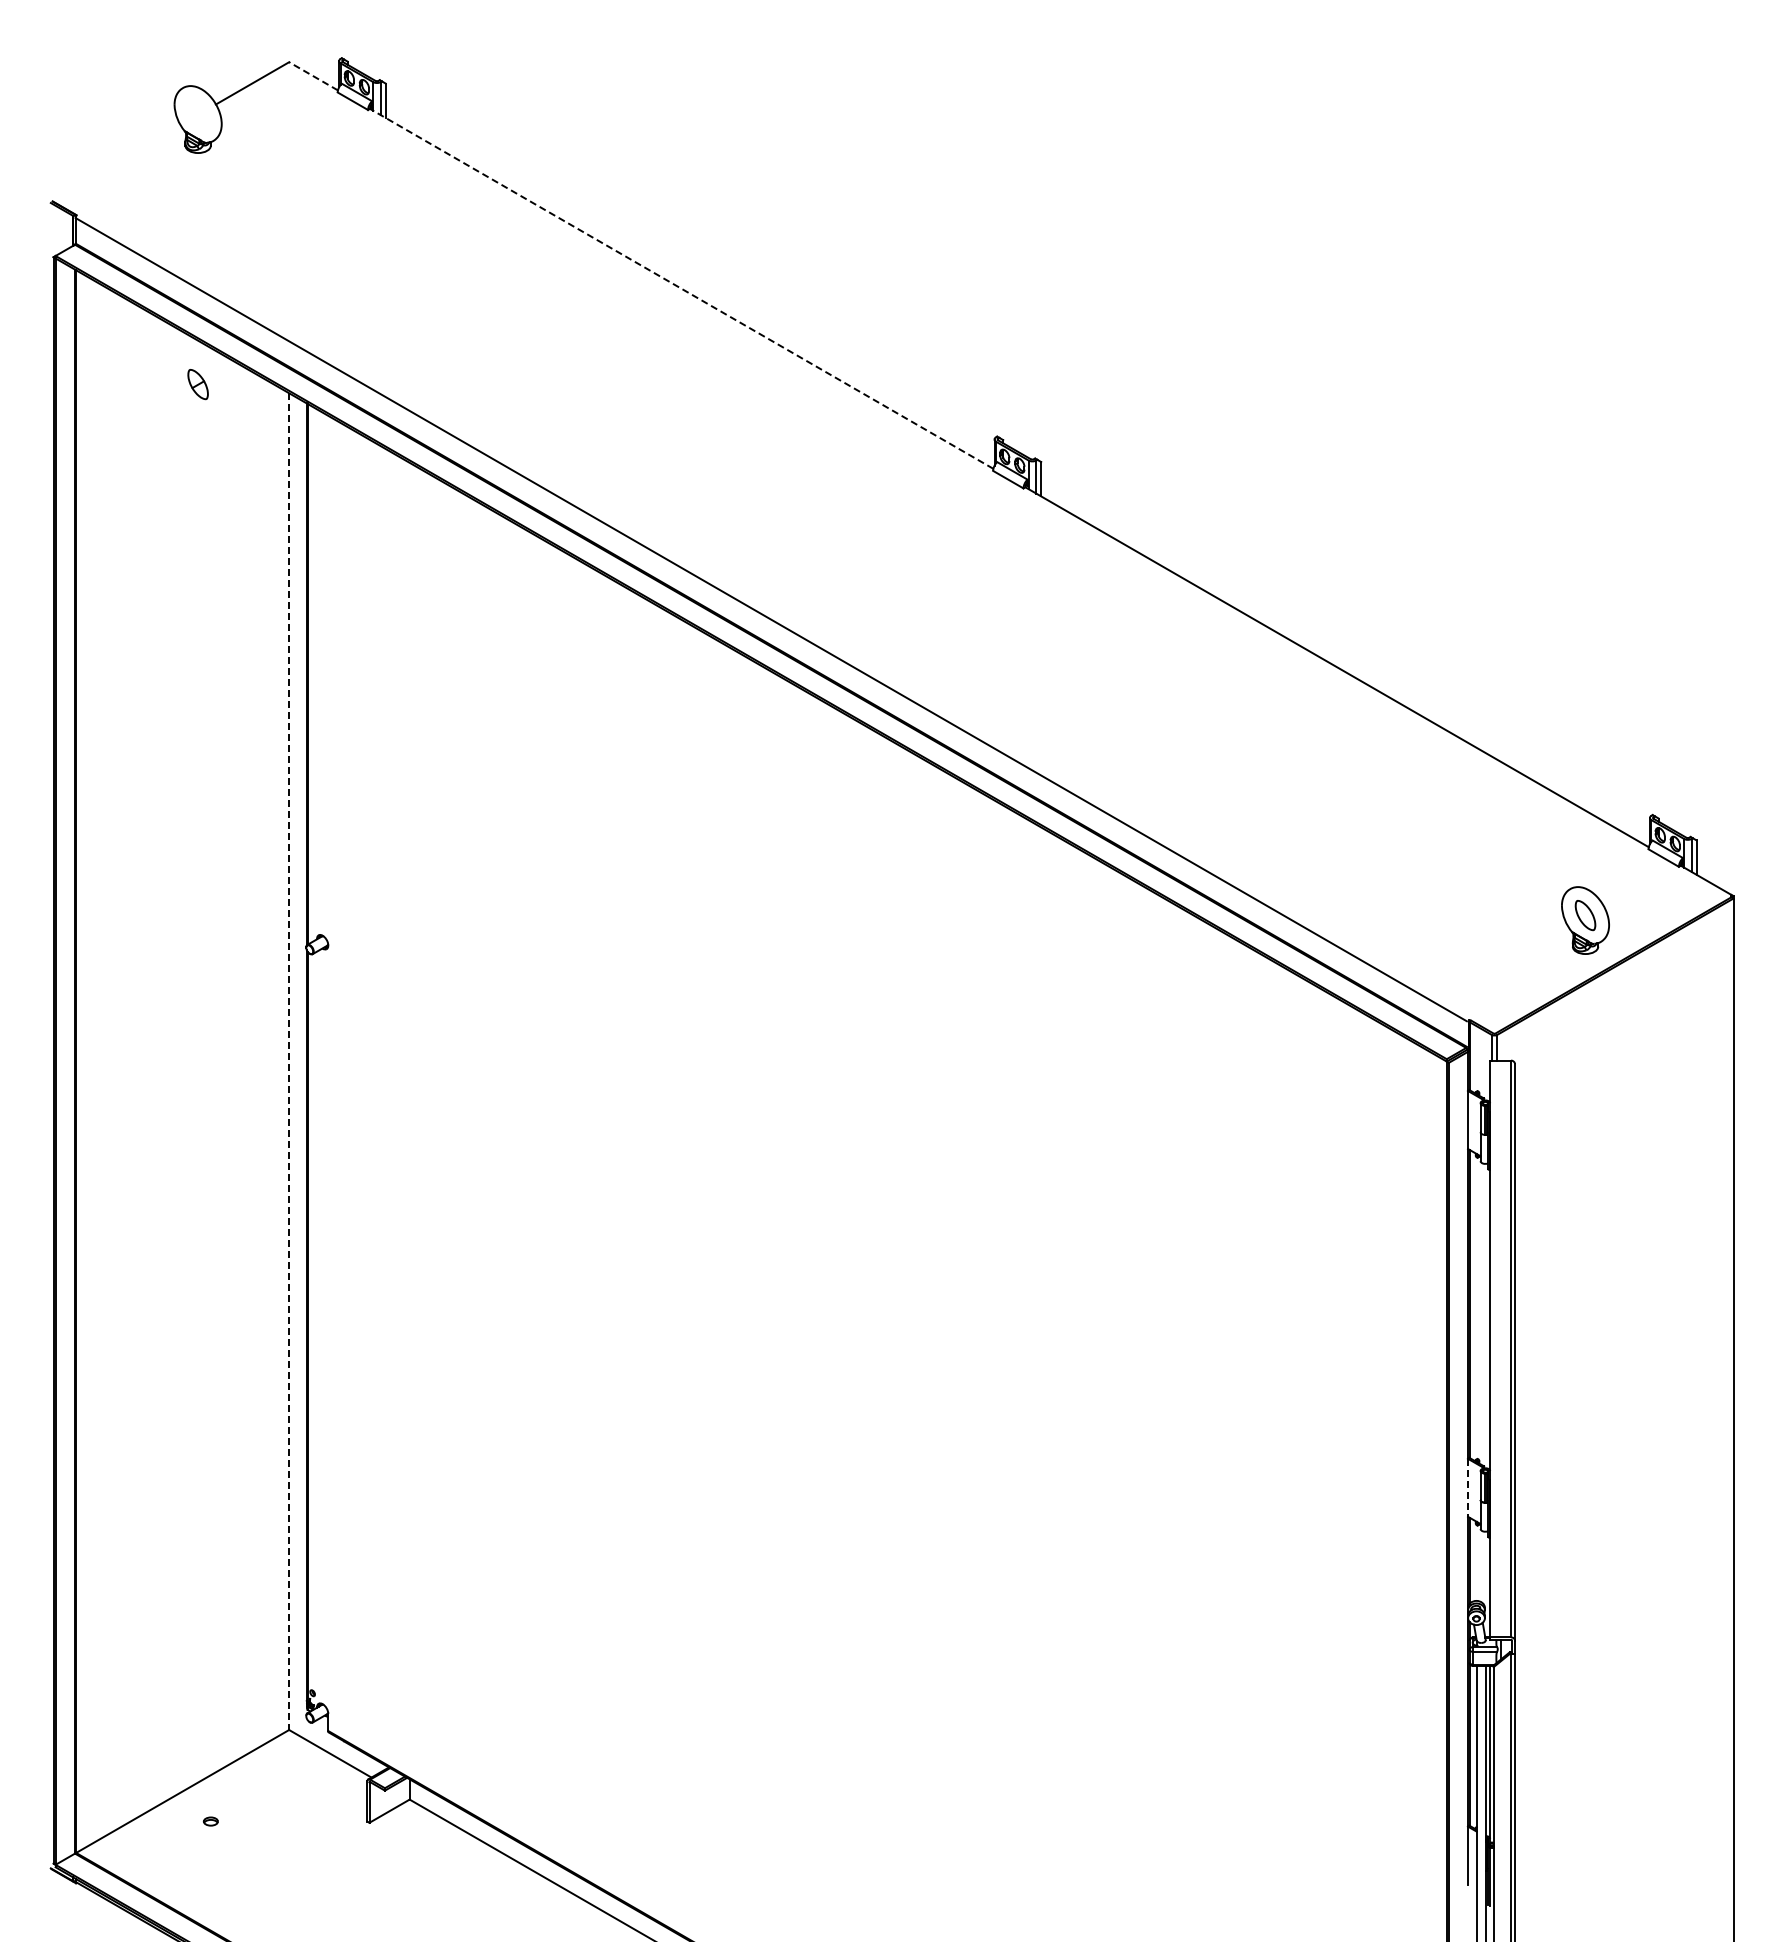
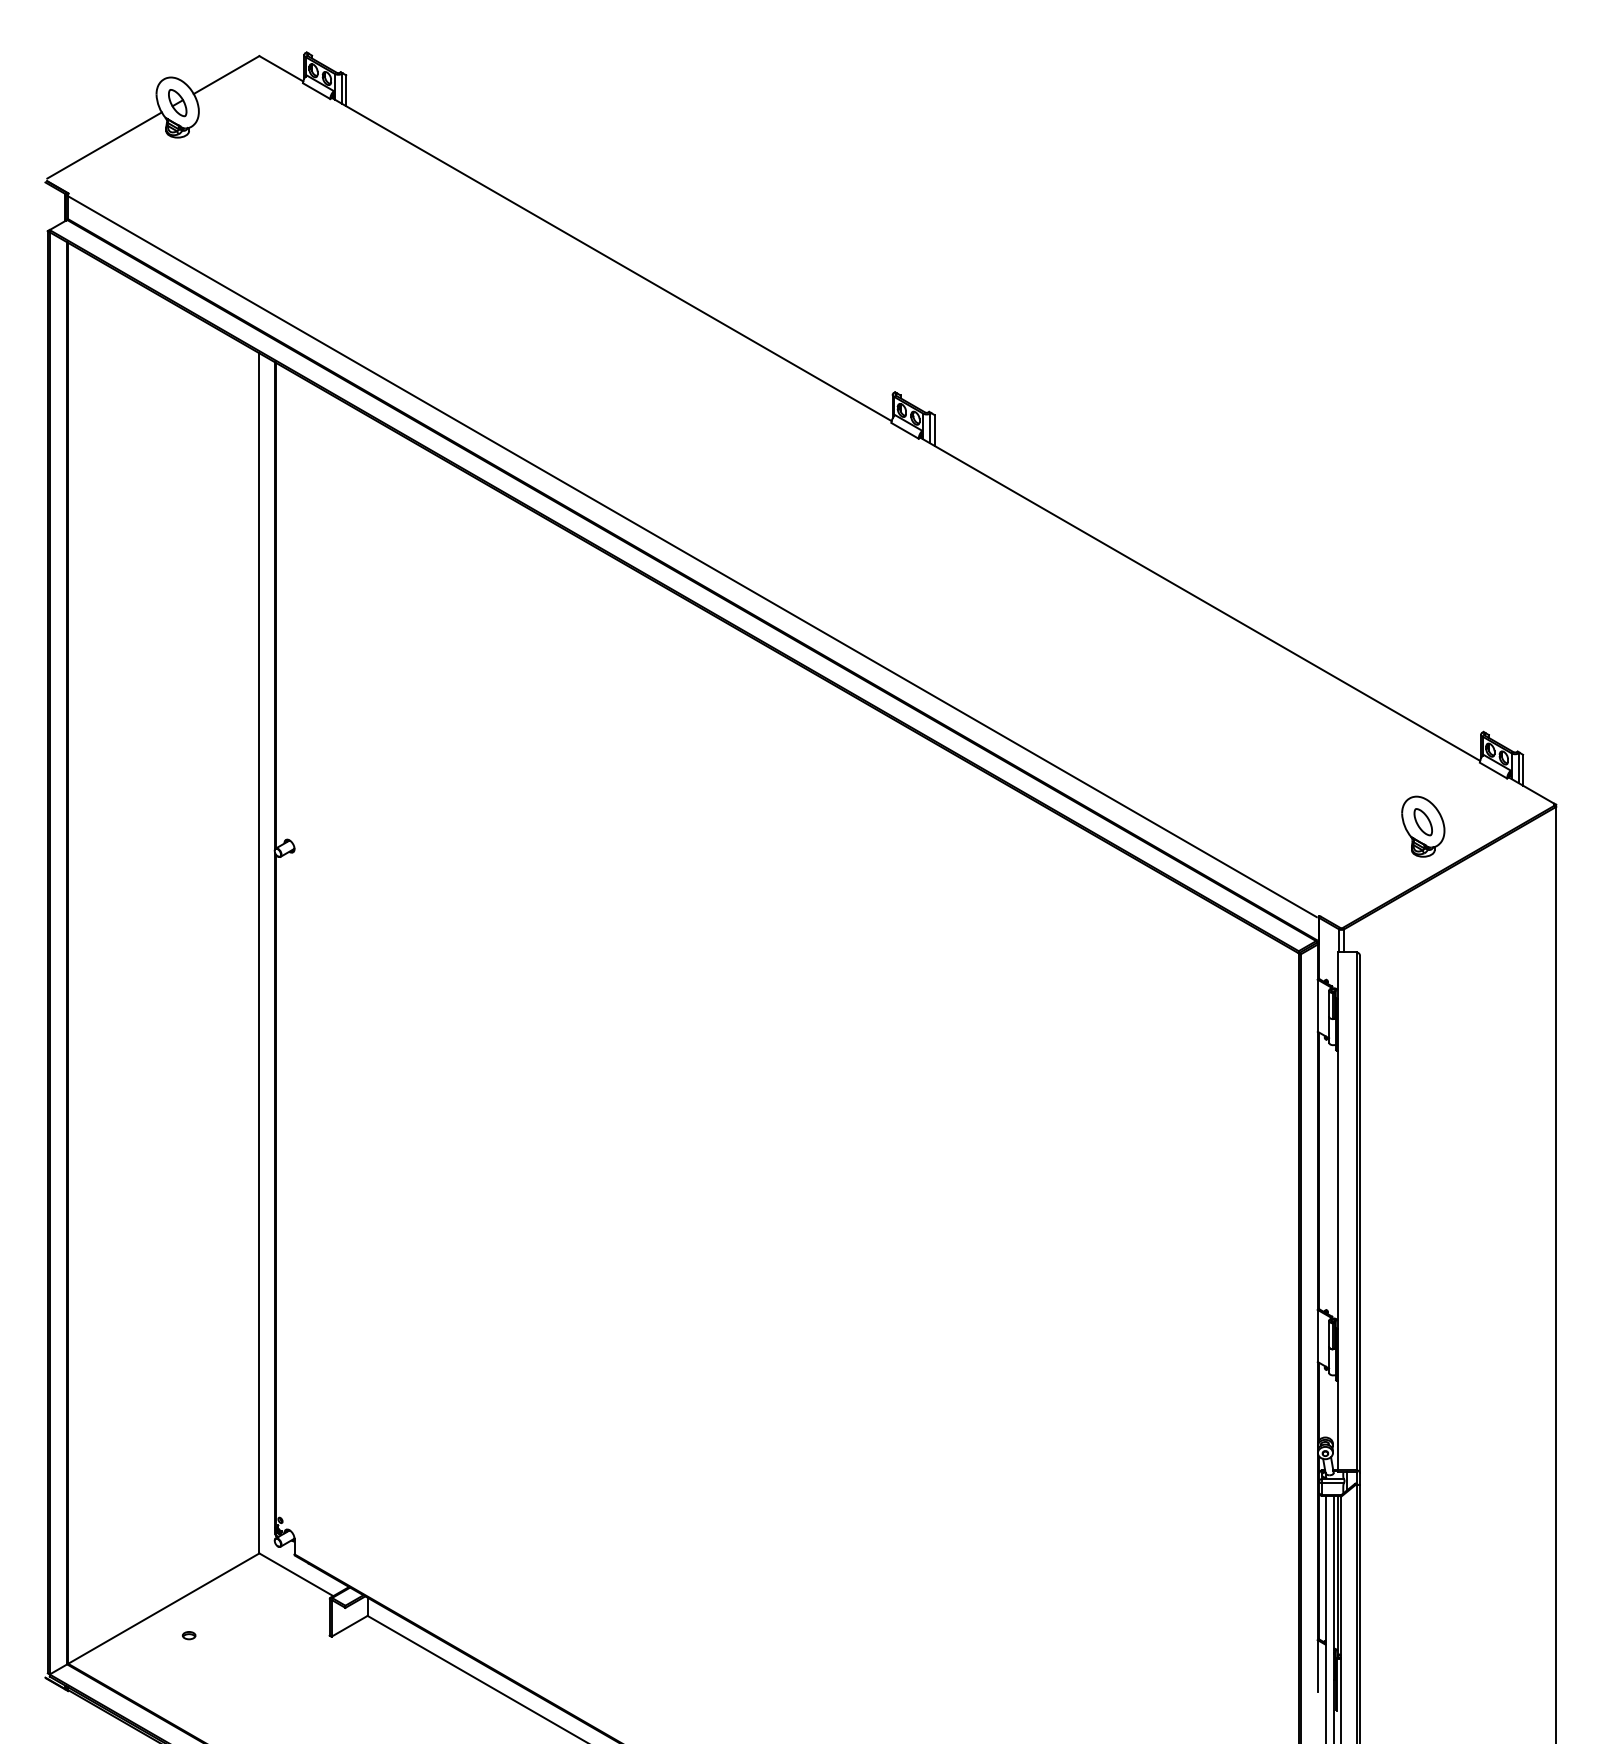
line: (313, 76) -> (281, 68), dashed -> solid
line: (116, 161) -> (104, 145), added
line: (681, 288) -> (611, 259), dashed -> solid
part: (197, 384) -> (177, 103), moved
line: (289, 1062) -> (259, 954), dashed -> solid
line: (1468, 1487) -> (1318, 1335), dashed -> solid

